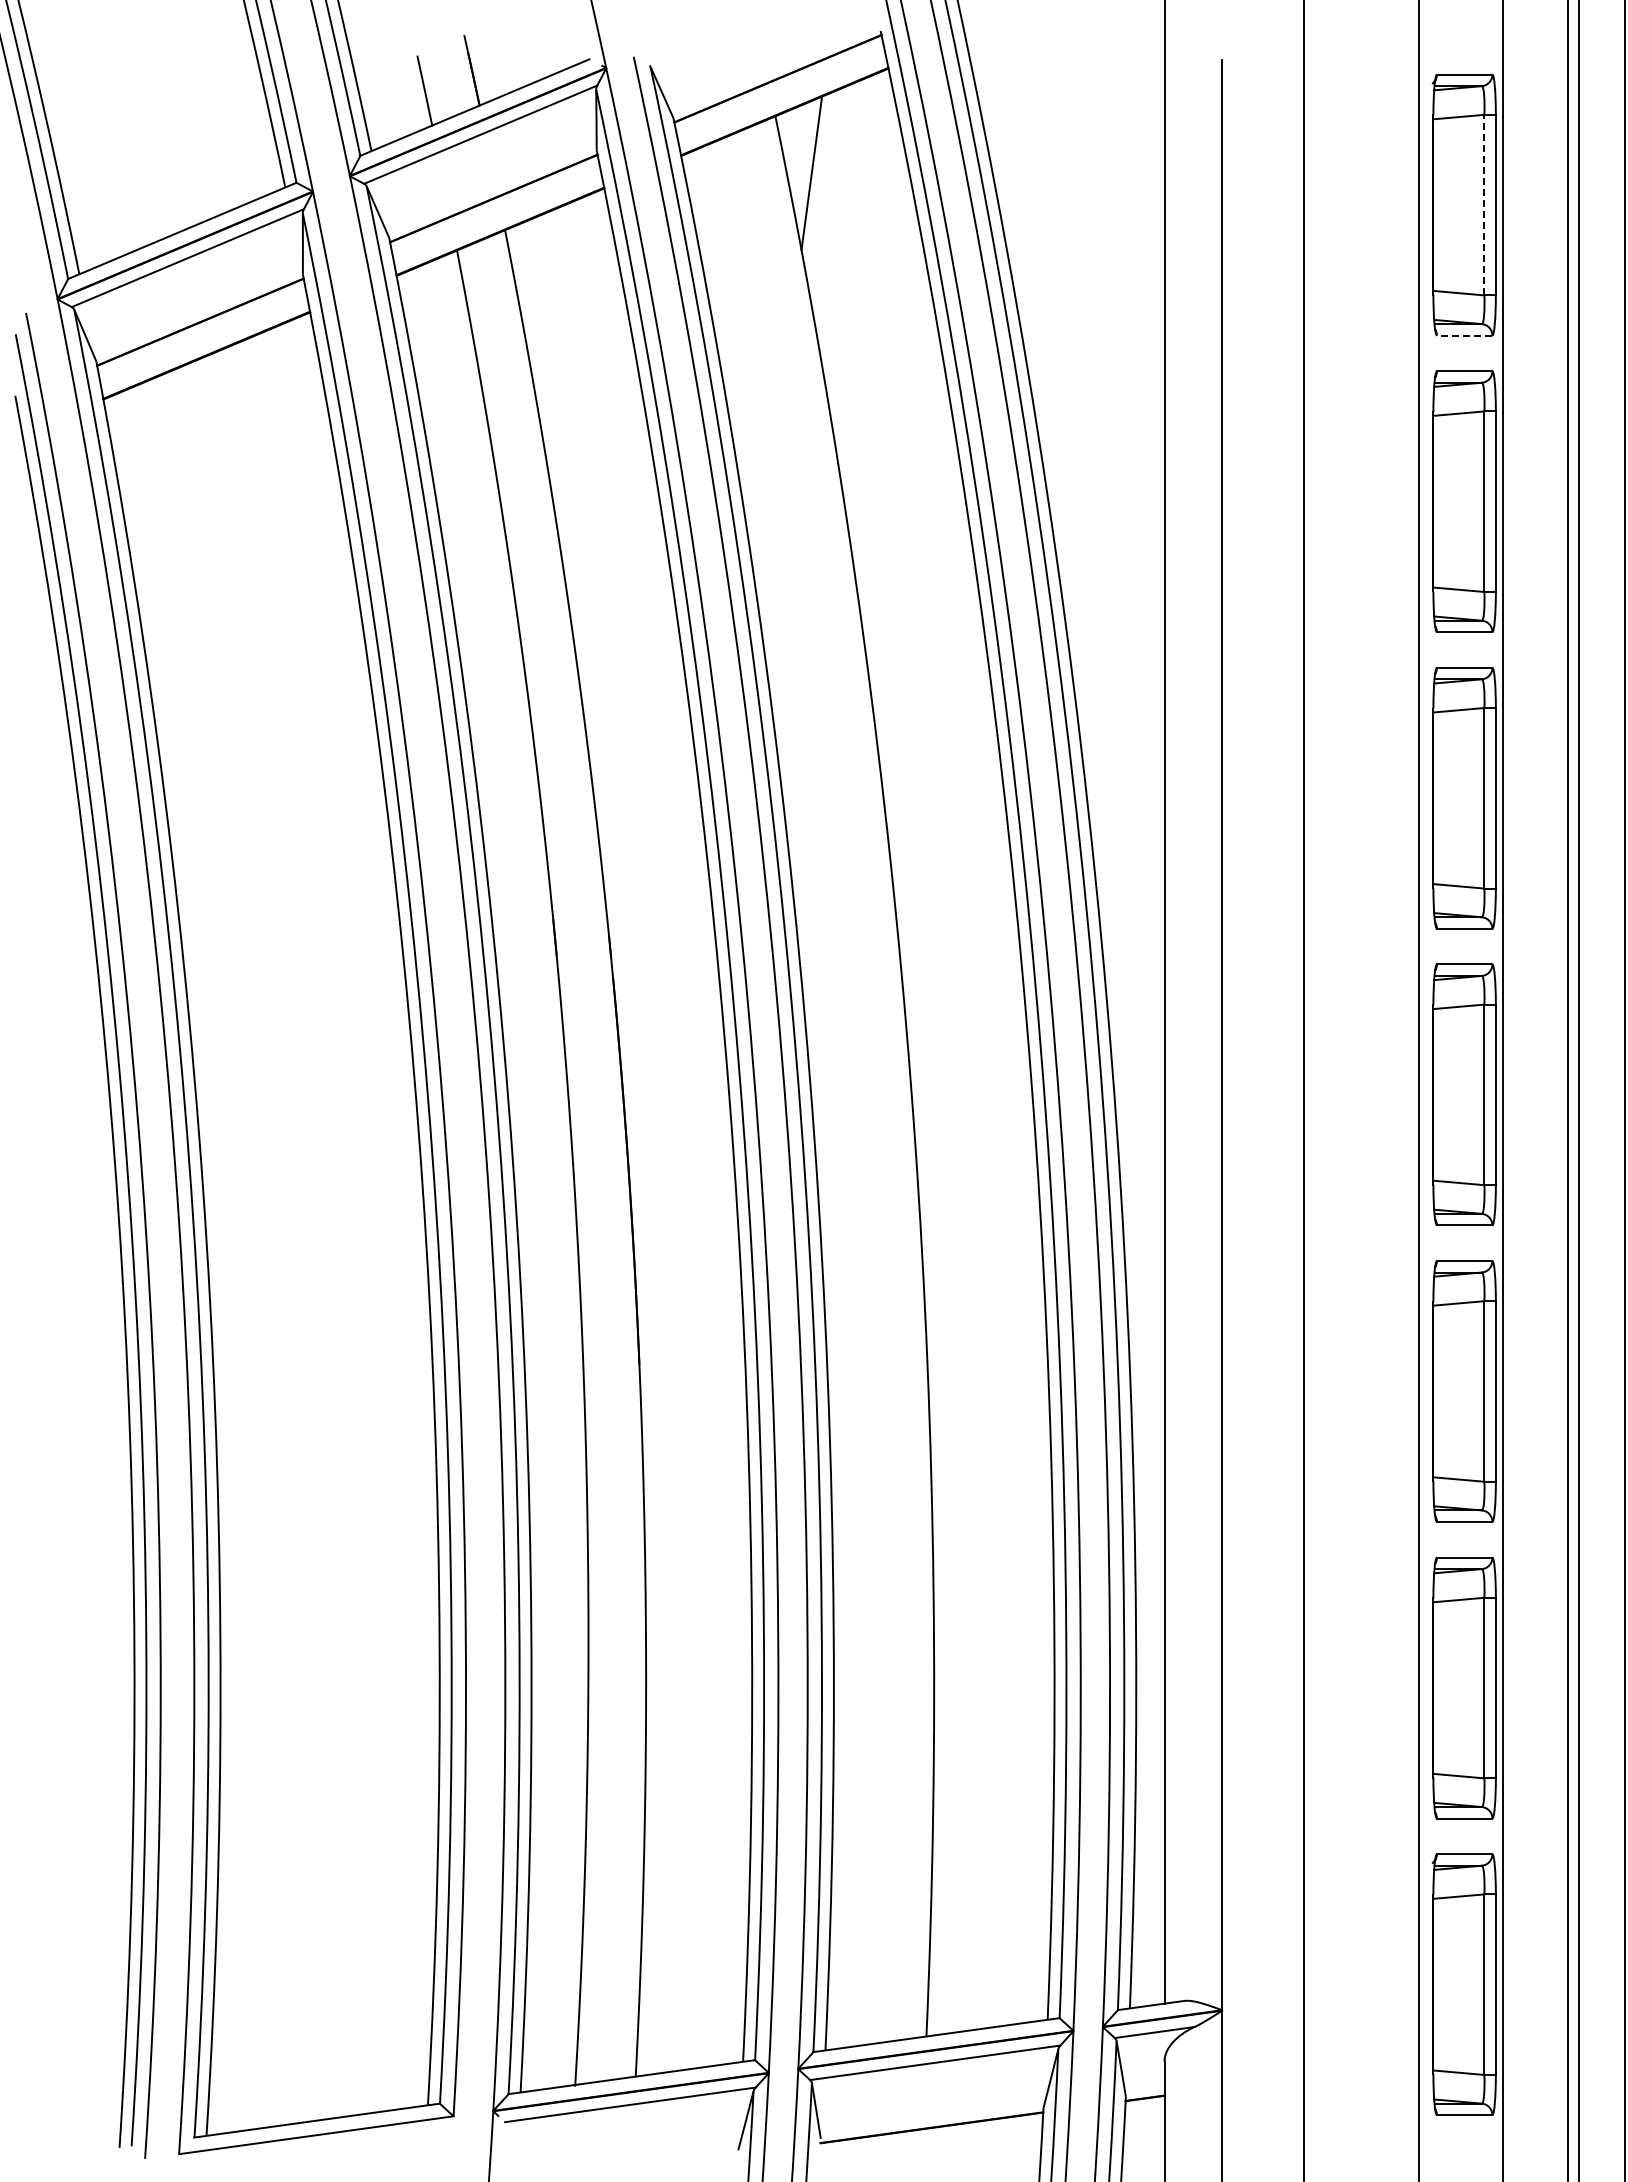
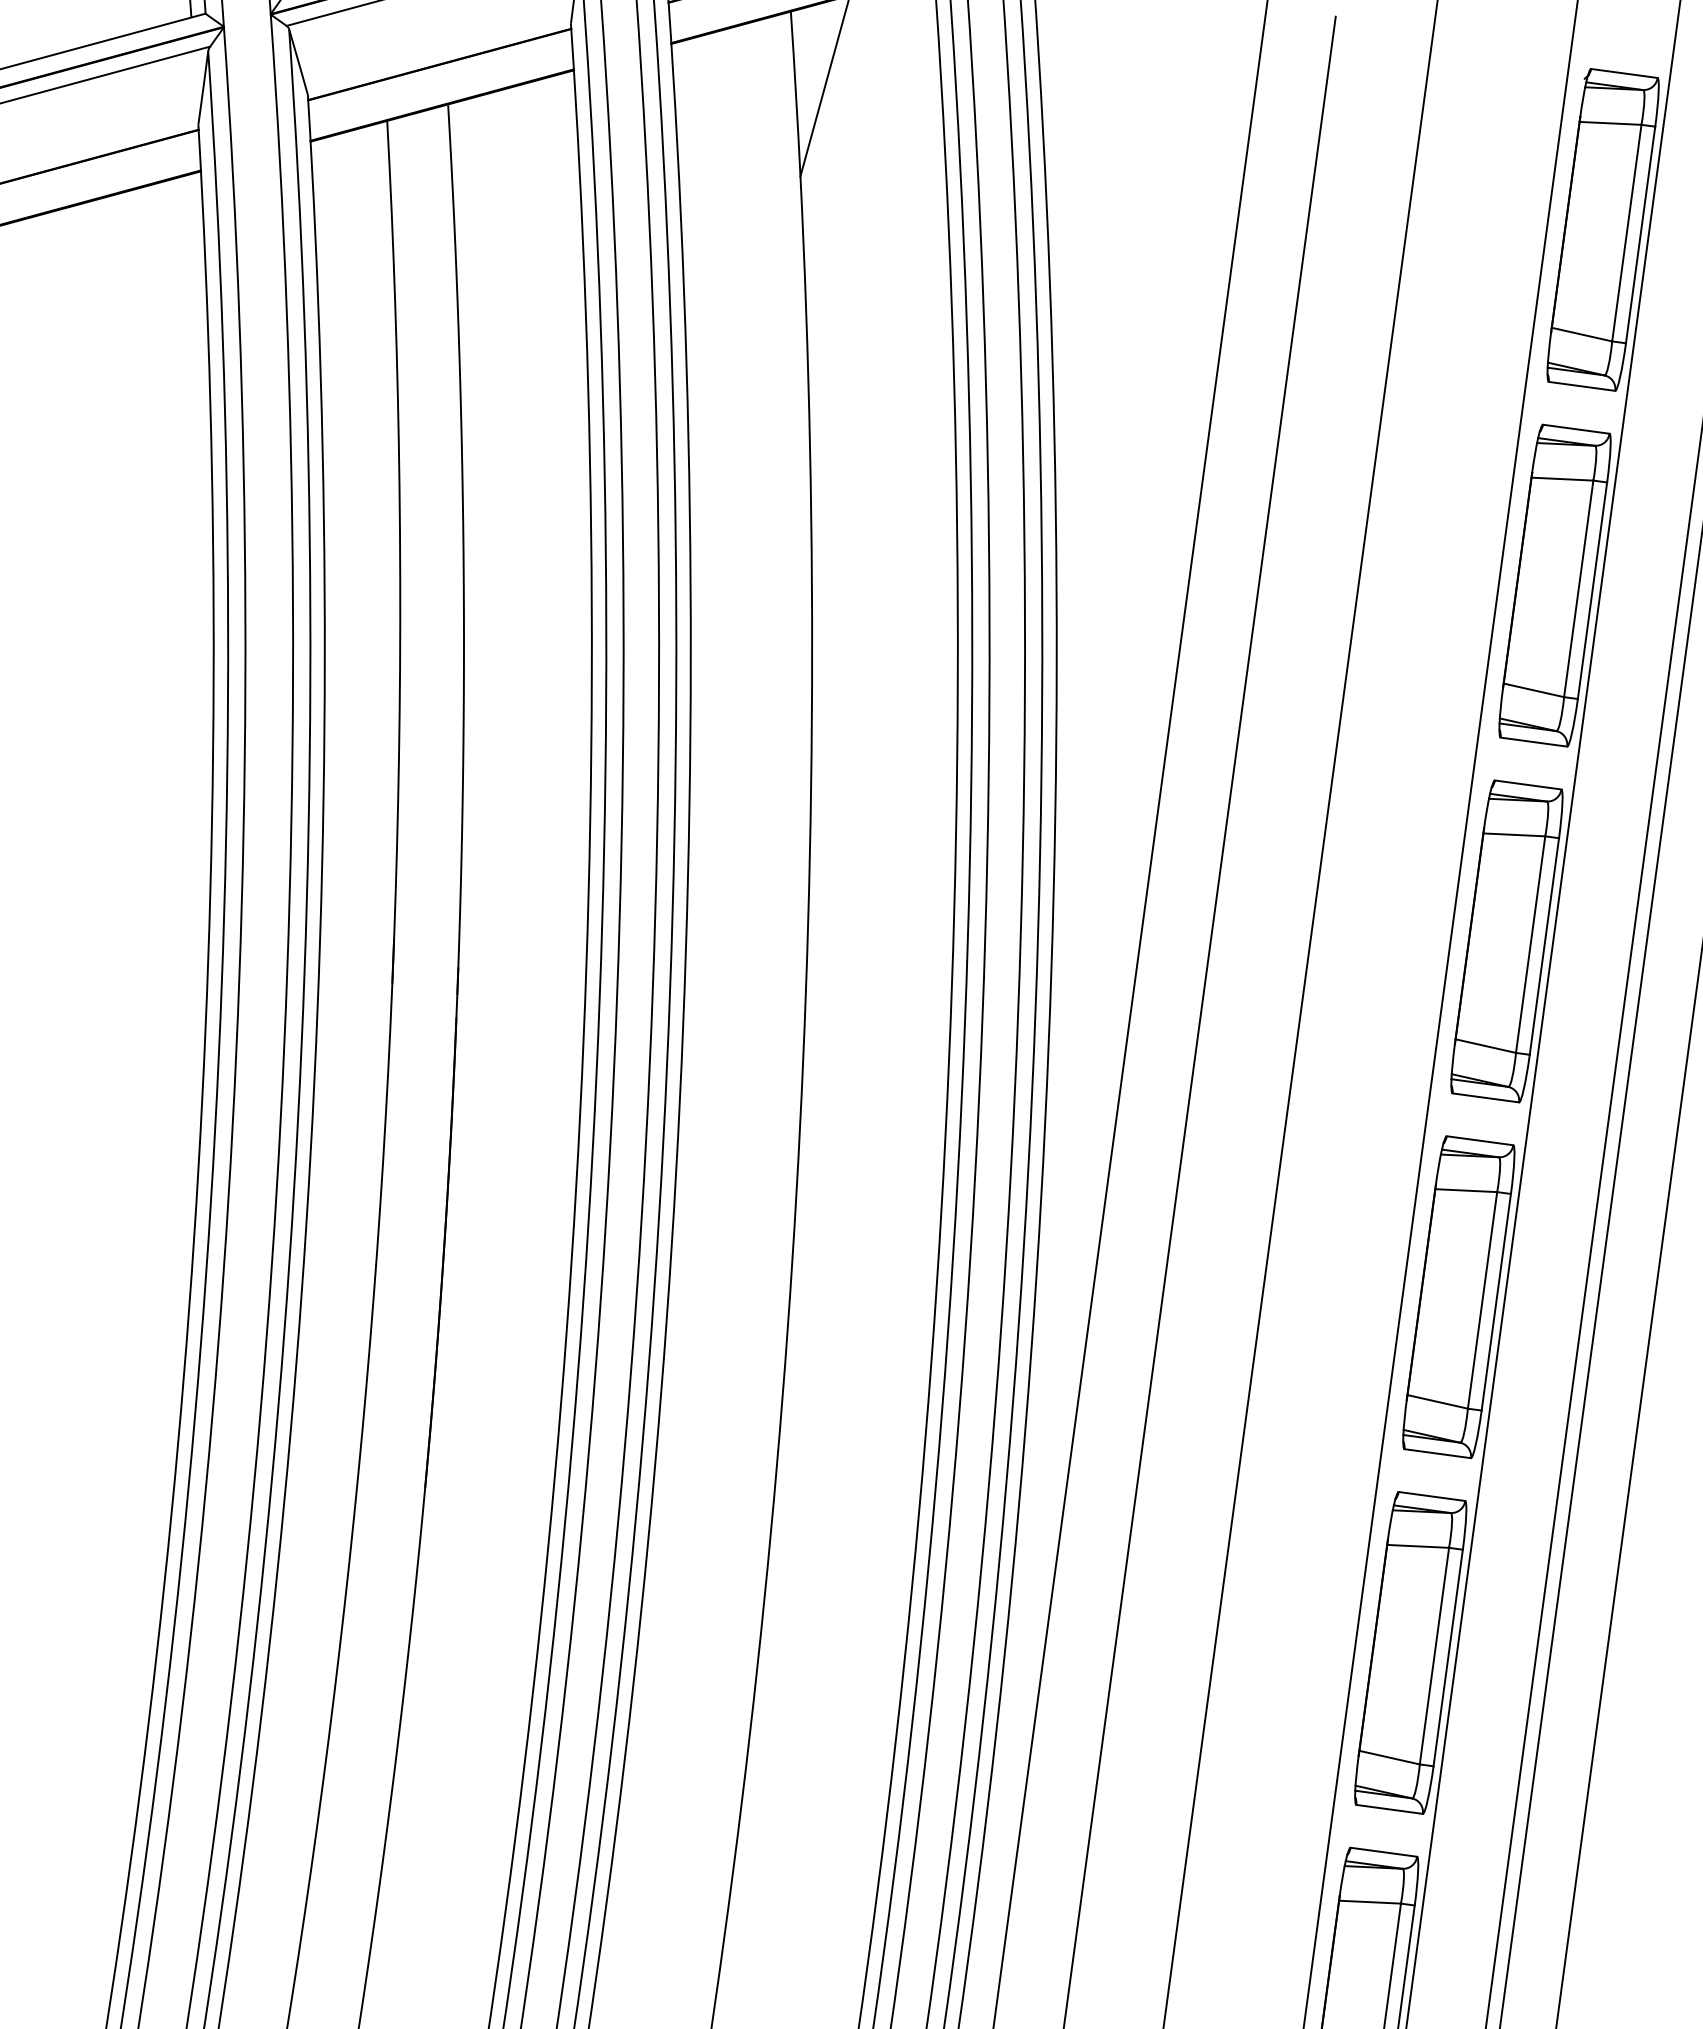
line: (1484, 204) -> (1627, 232), dashed -> solid
line: (1464, 335) -> (1581, 386), dashed -> solid

